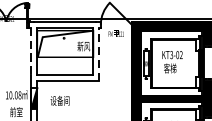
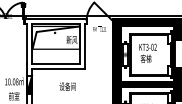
line: (31, 51) -> (27, 44), dashed -> solid
line: (99, 54) -> (85, 46), dashed -> solid
text: (59, 100) -> (67, 86), moved

